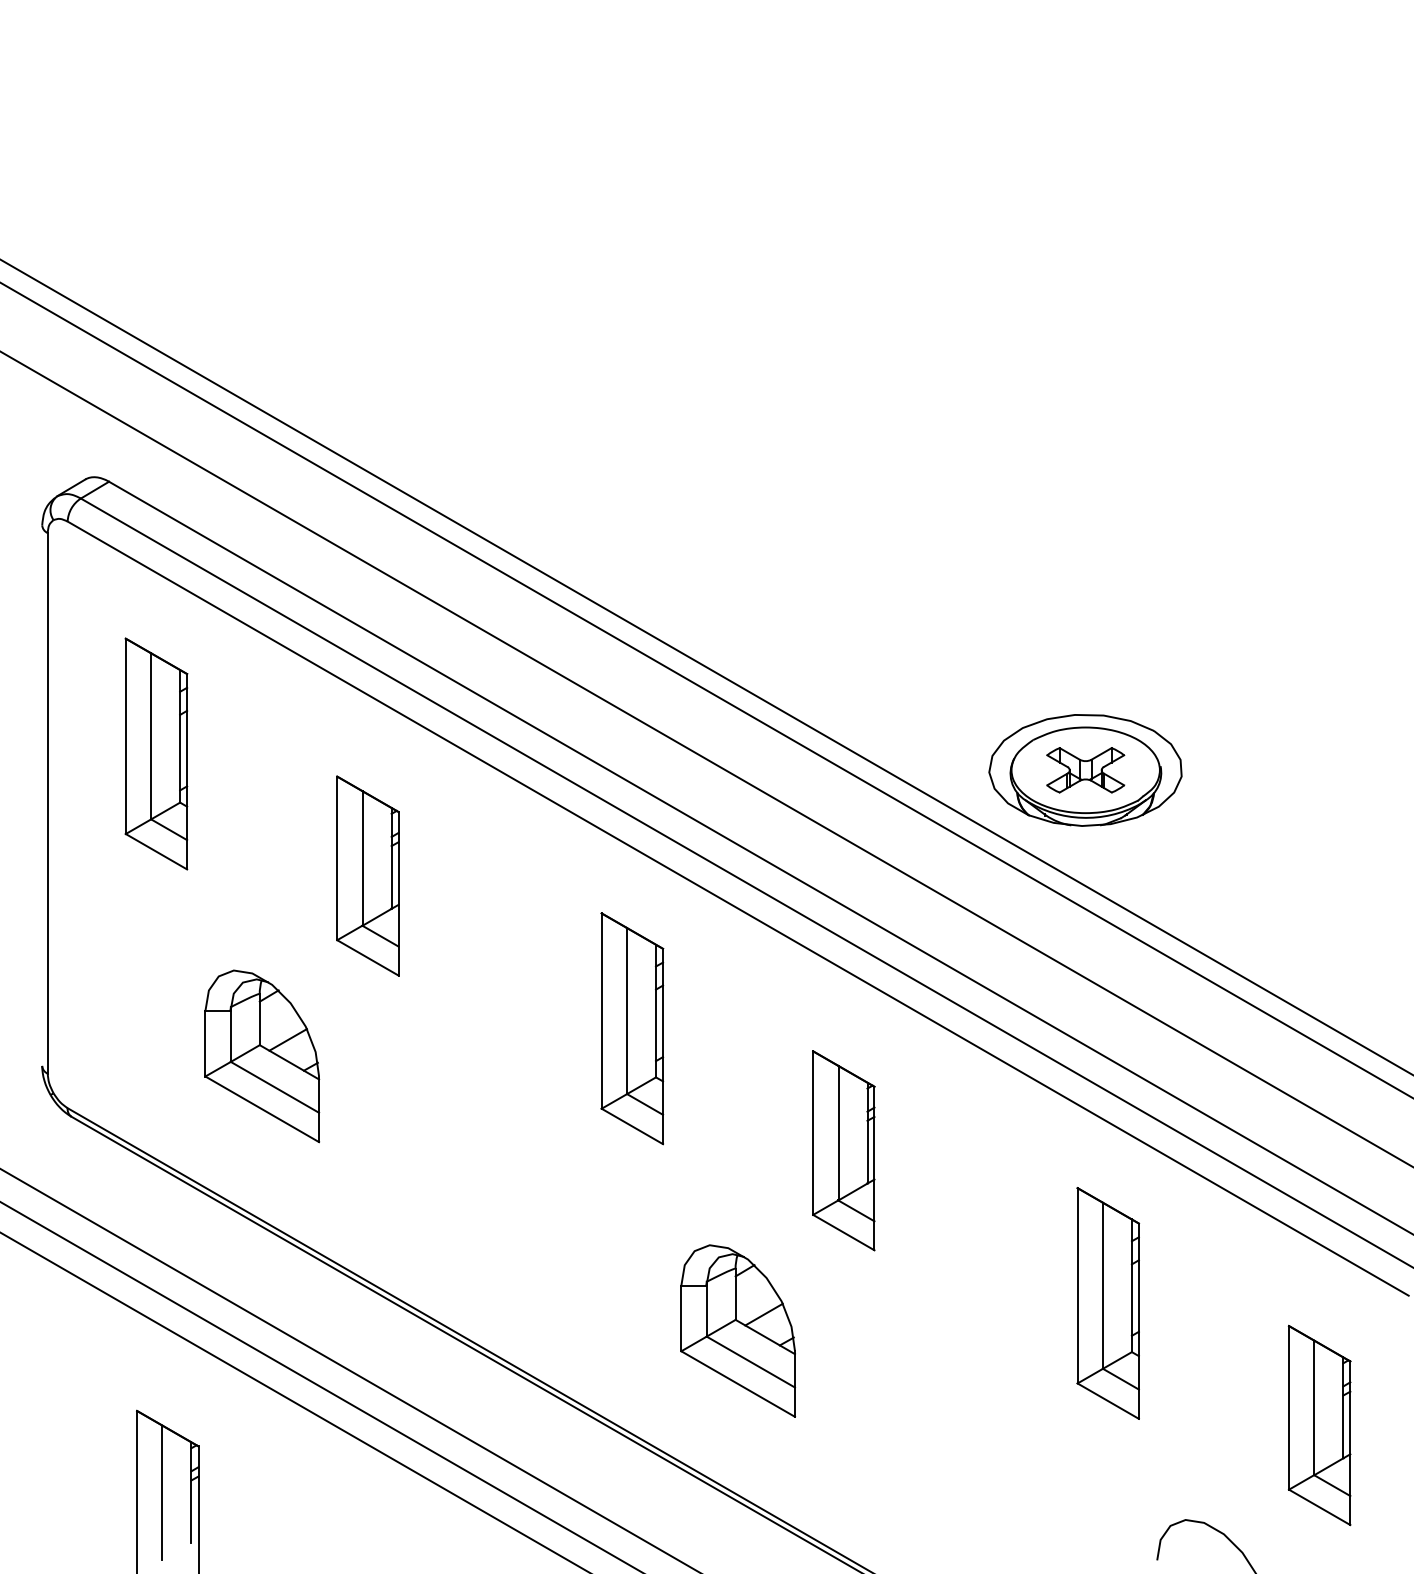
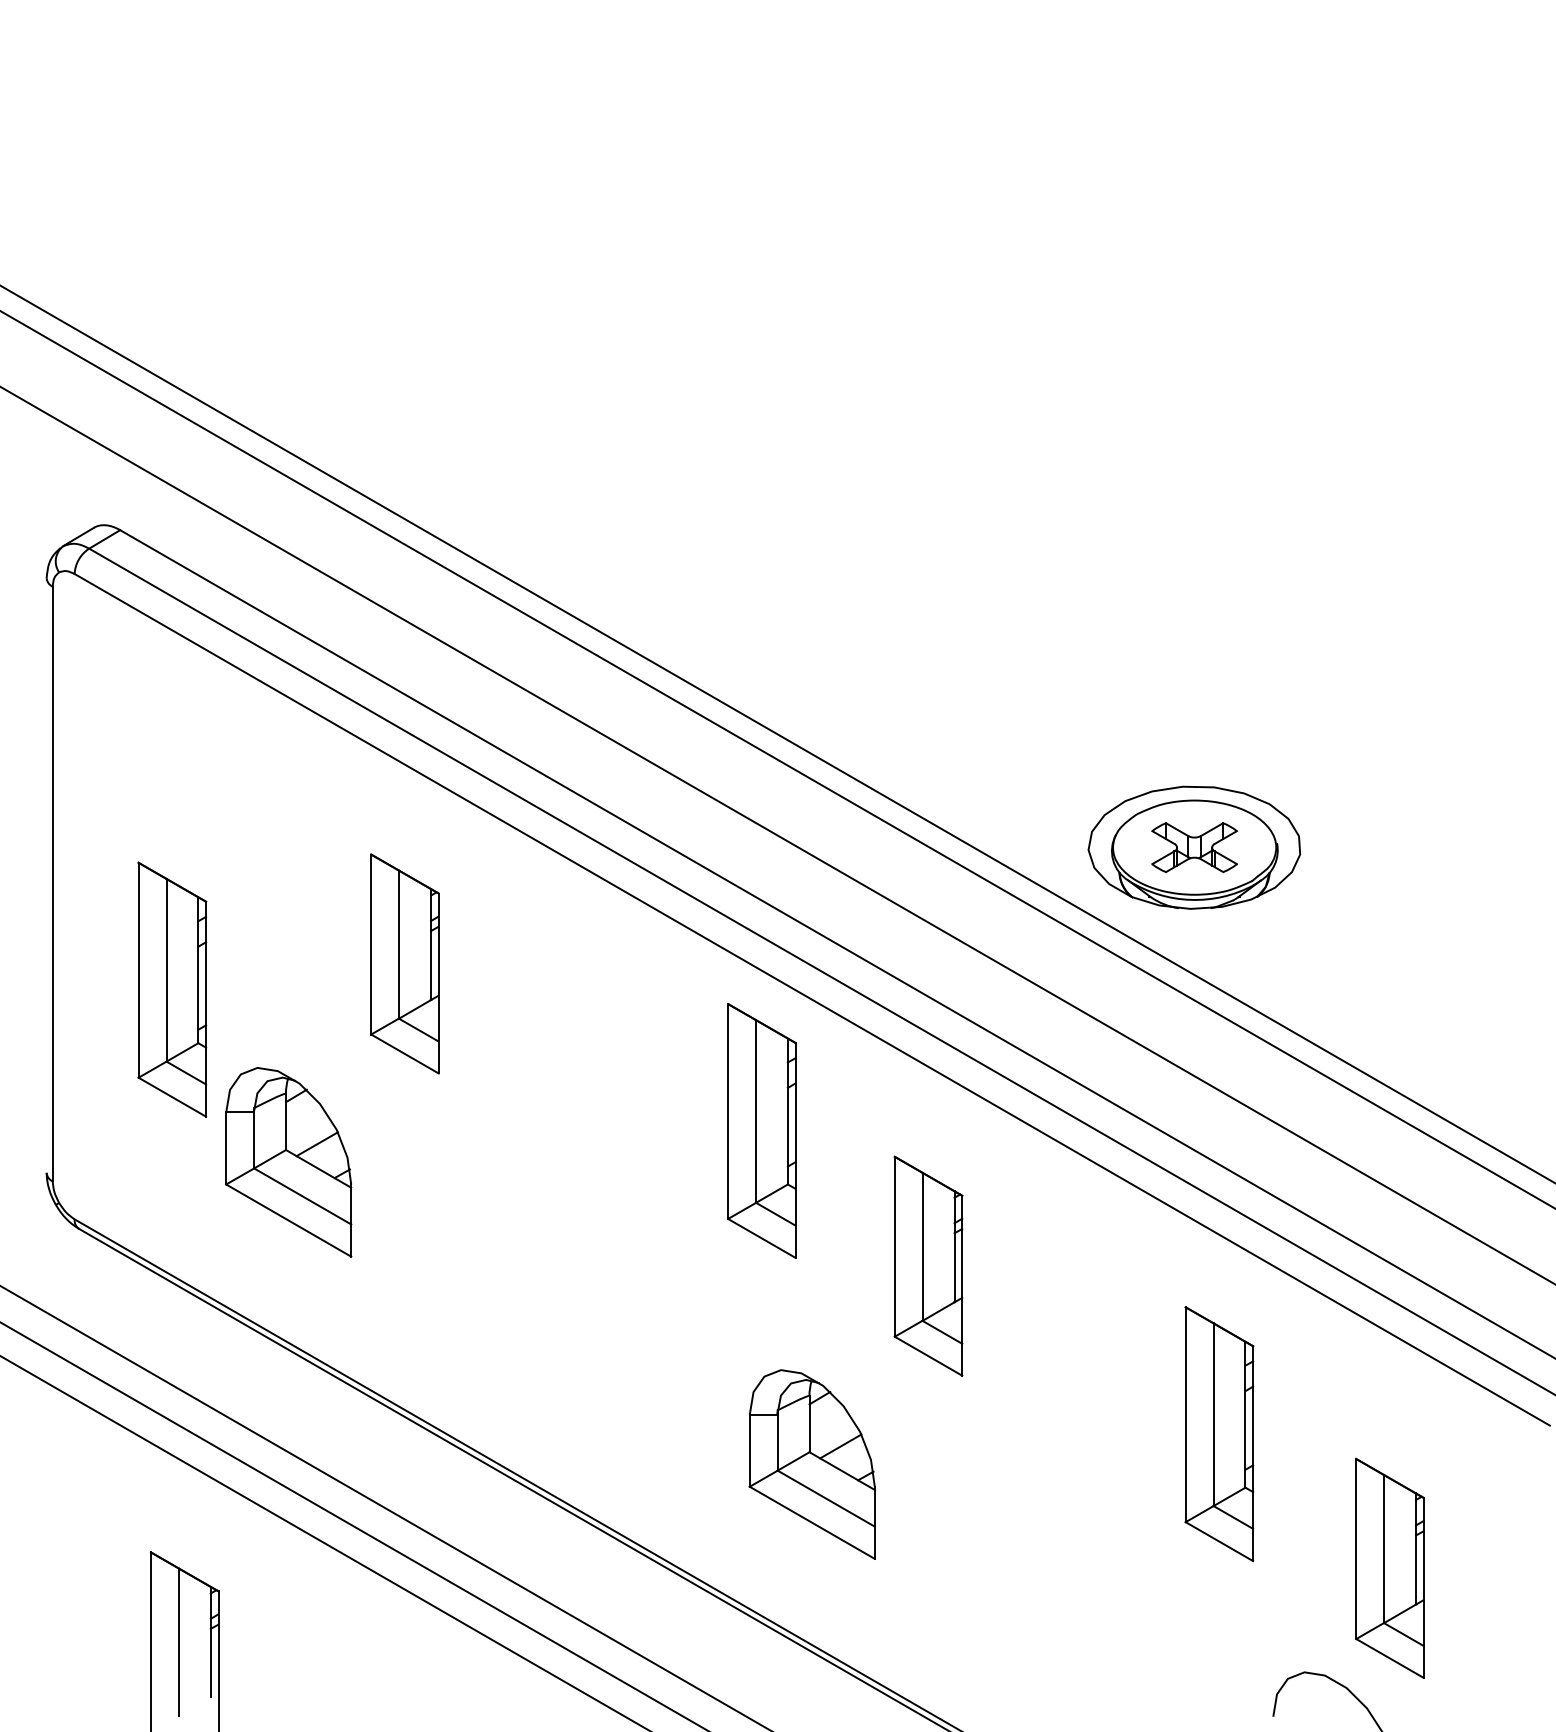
part: (156, 753) -> (172, 989), moved
part: (632, 1028) -> (761, 1130), moved
part: (1319, 1424) -> (1389, 1567), moved

